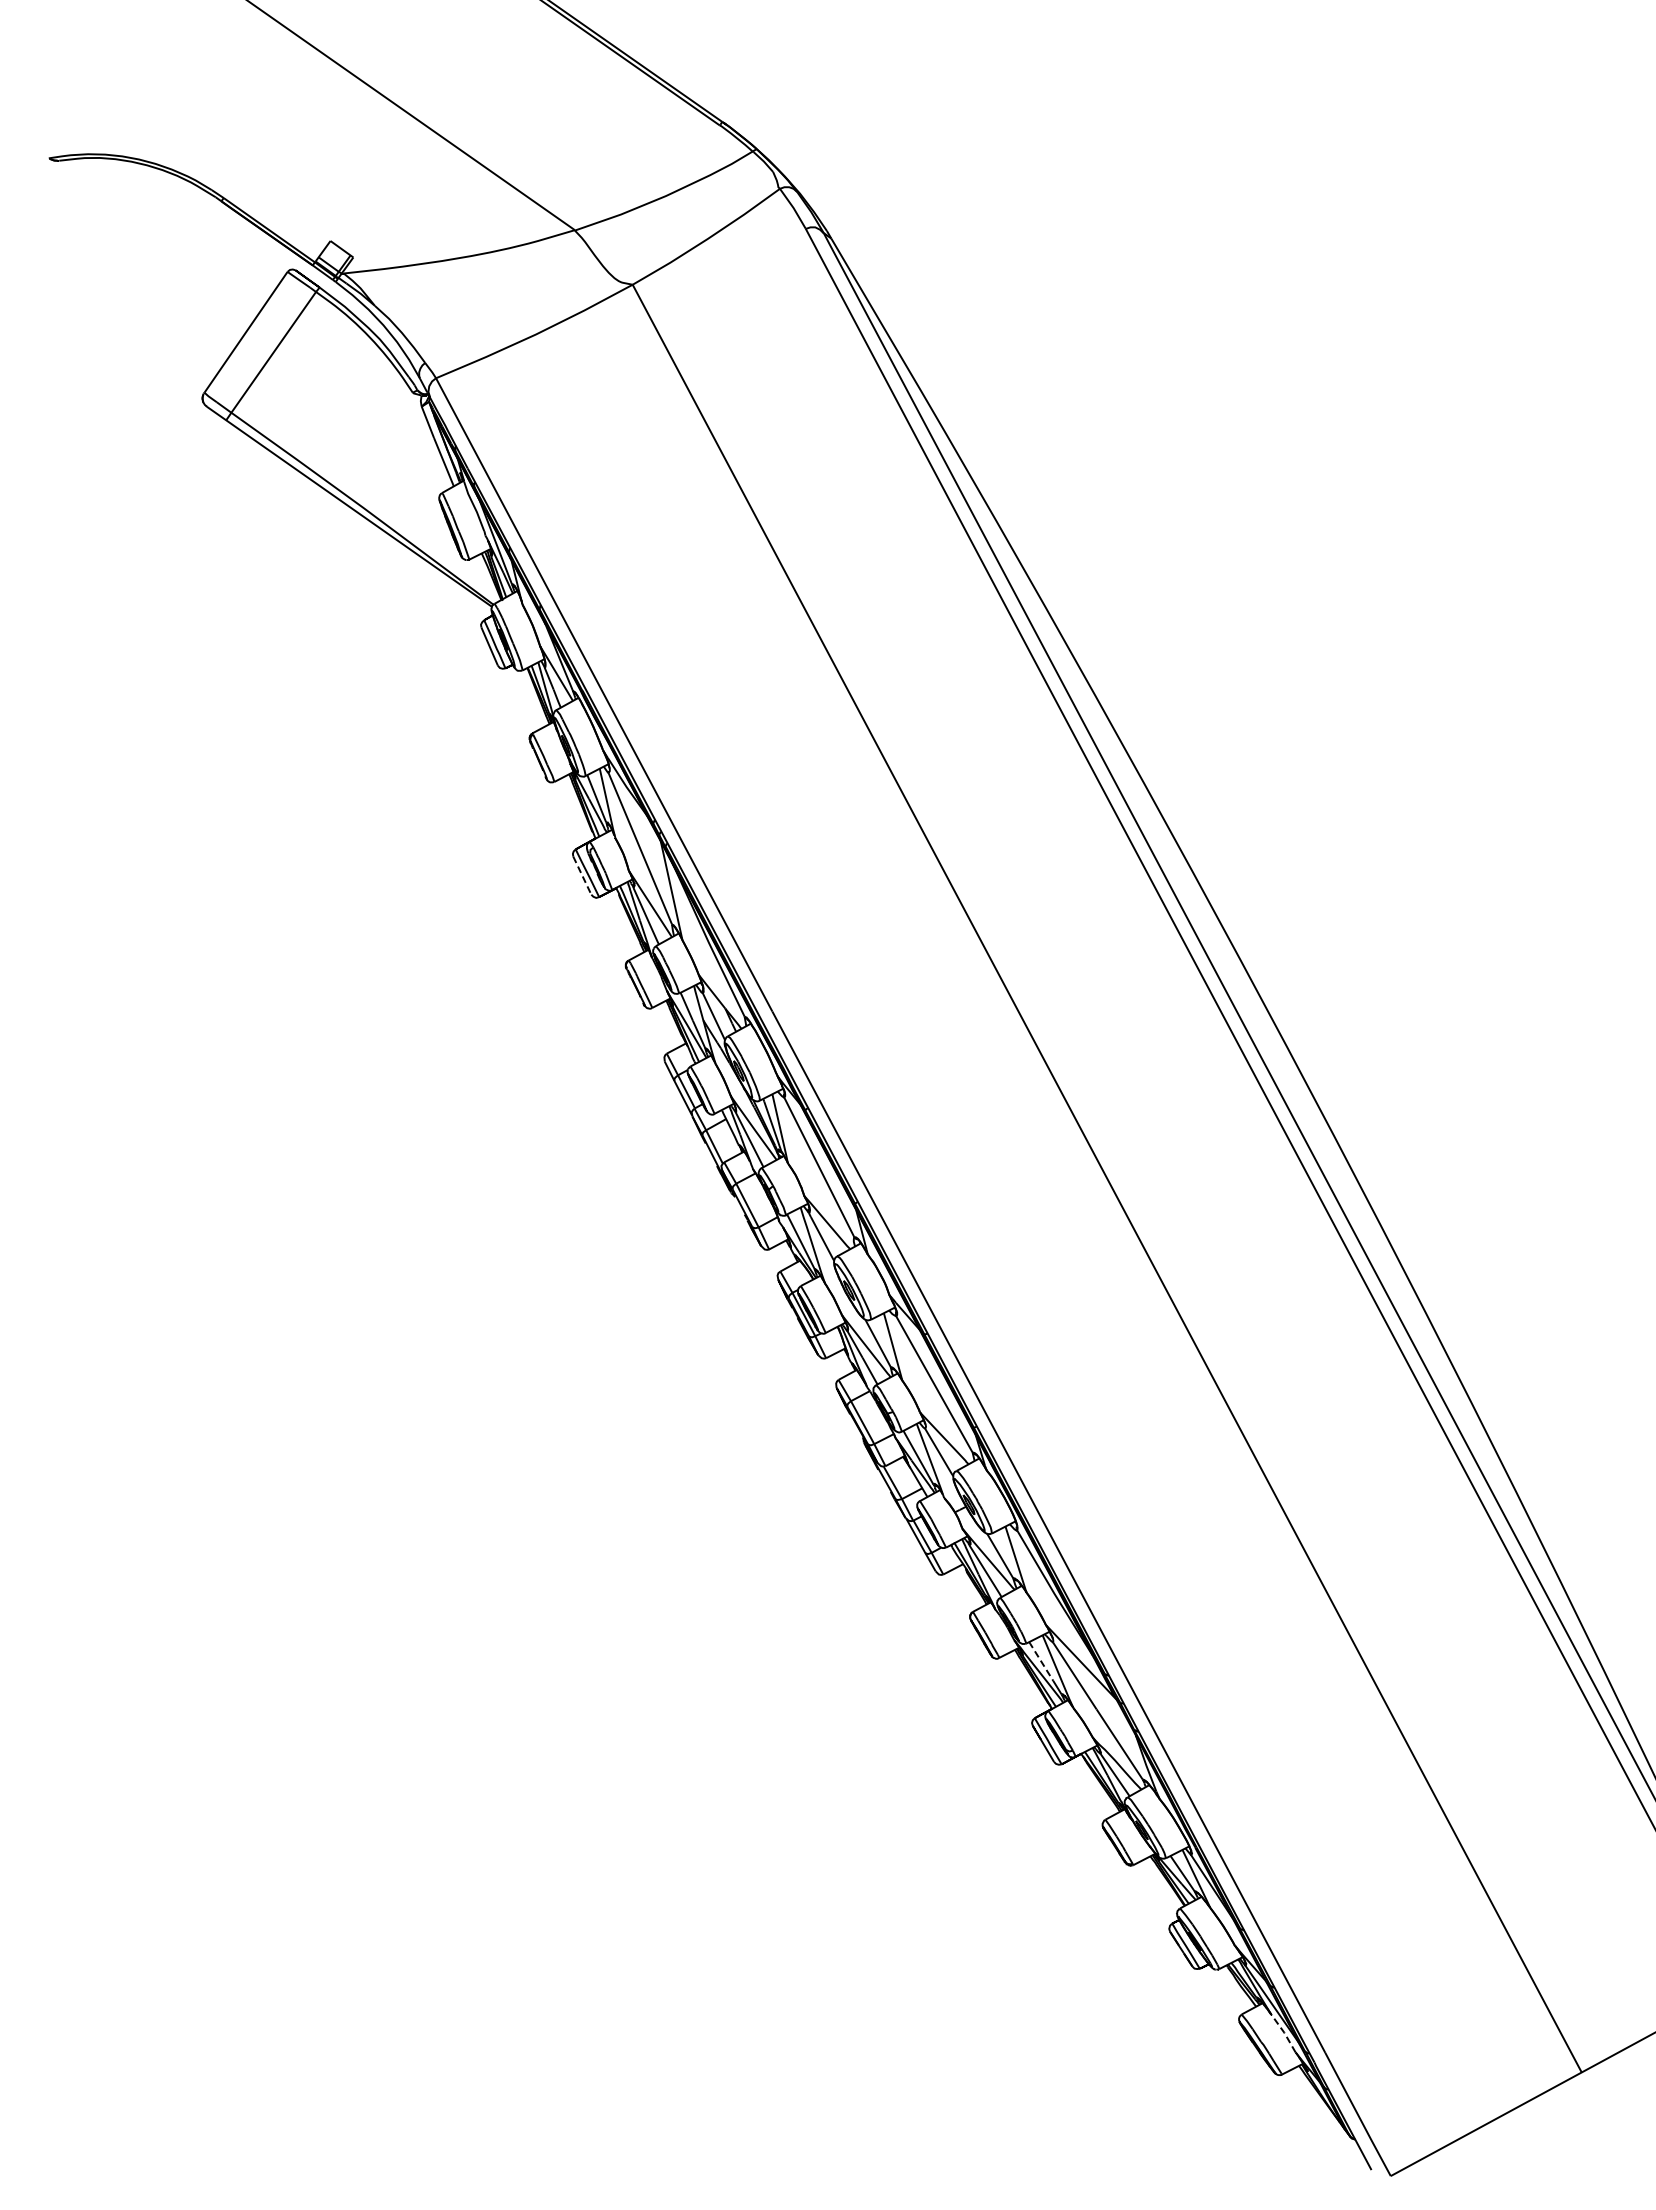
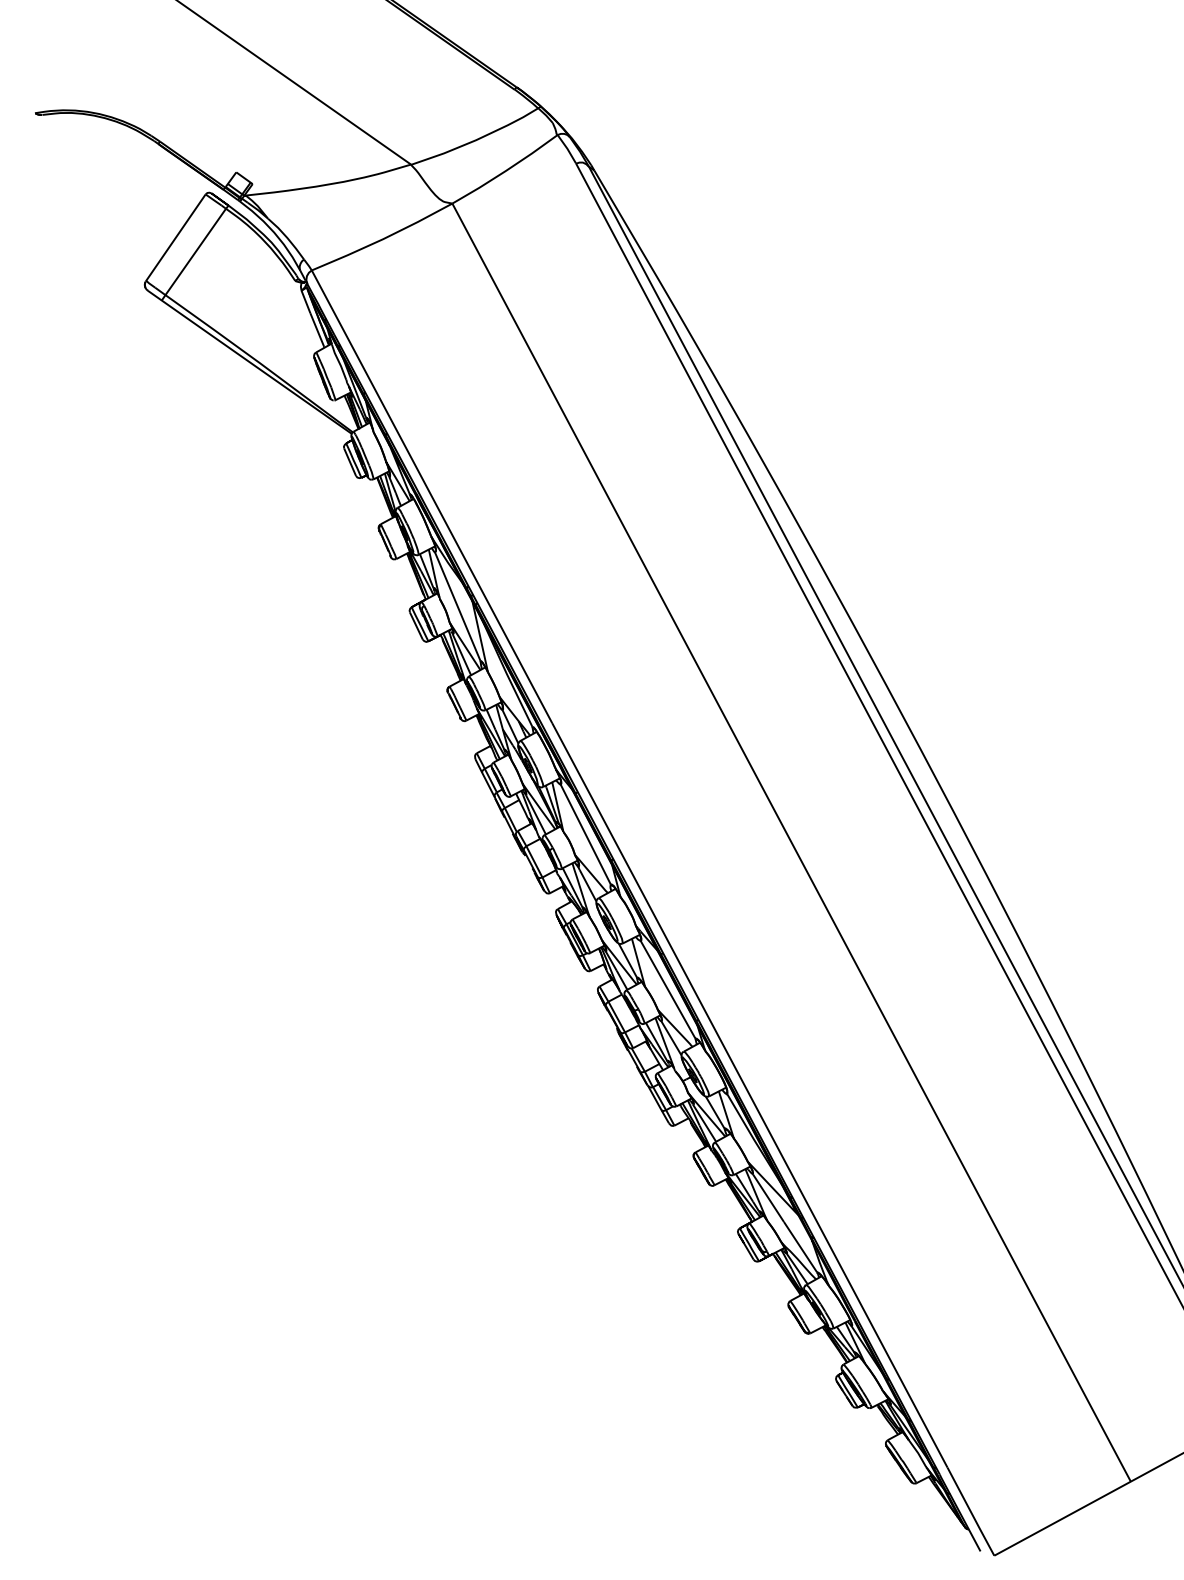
line: (582, 876) -> (416, 626), dashed -> solid
line: (1040, 1660) -> (743, 1187), dashed -> solid
line: (1284, 2032) -> (918, 1453), dashed -> solid

